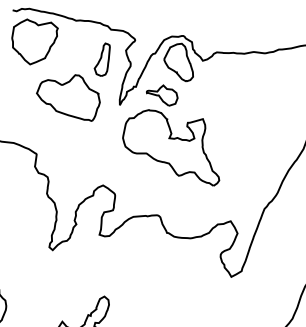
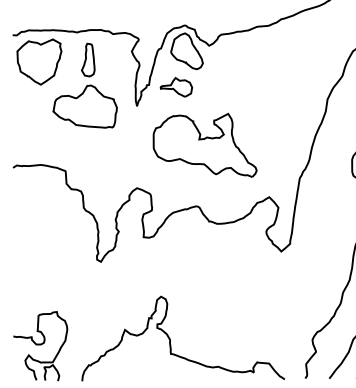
part: (103, 59) -> (88, 59), moved
part: (173, 144) -> (204, 144), moved

